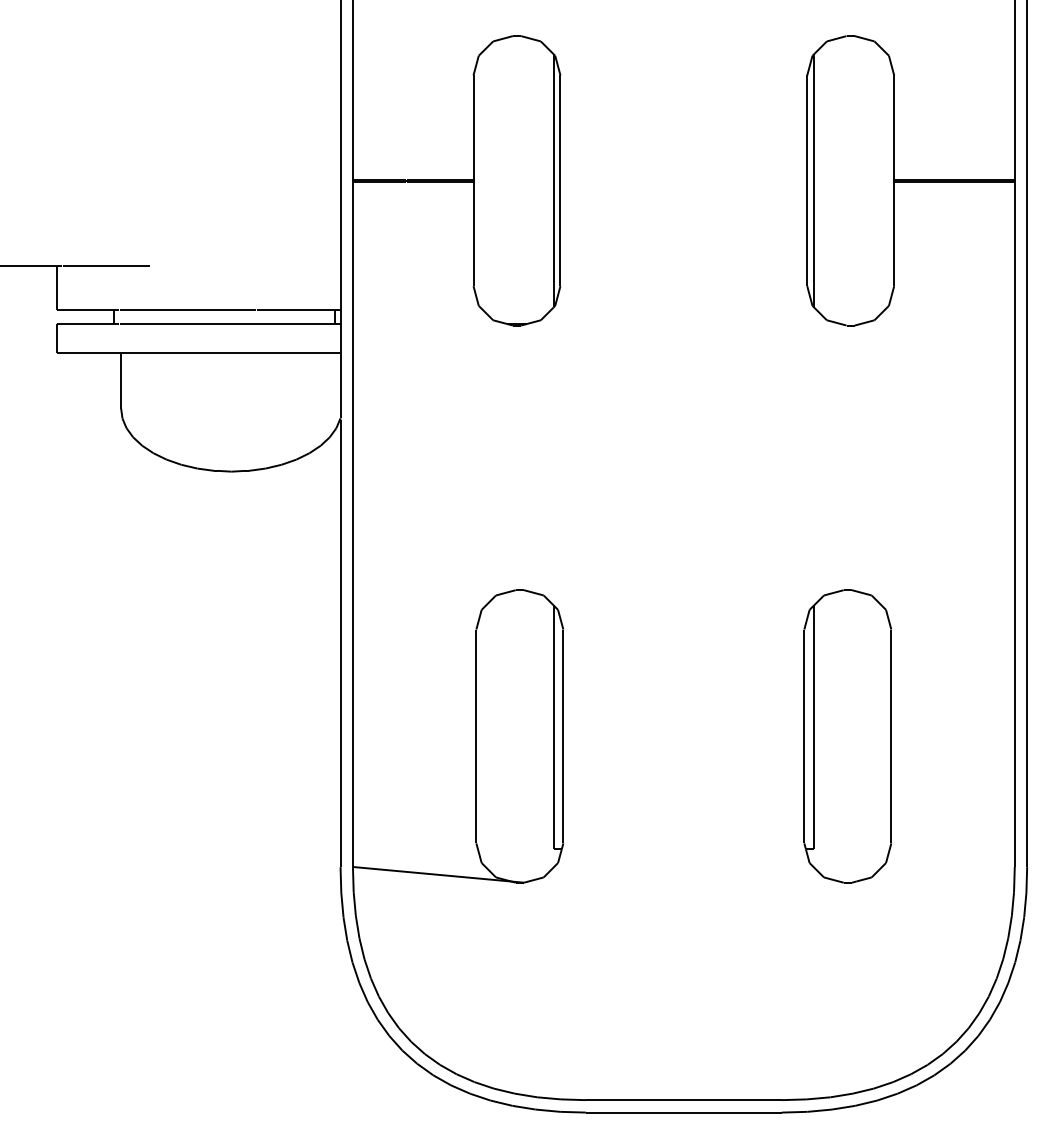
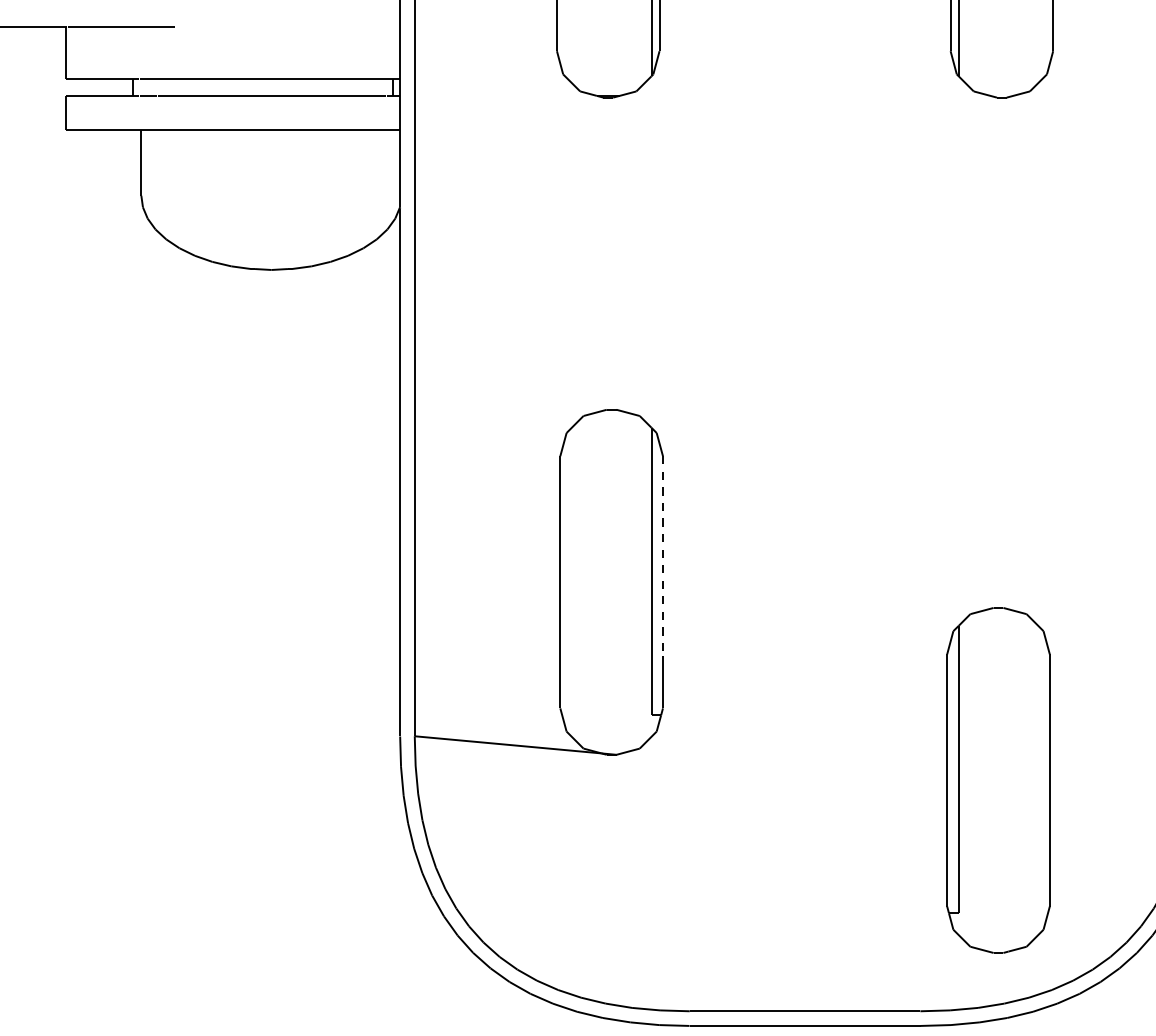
line: (563, 714) -> (663, 556), solid -> dashed
part: (847, 736) -> (998, 780), moved

